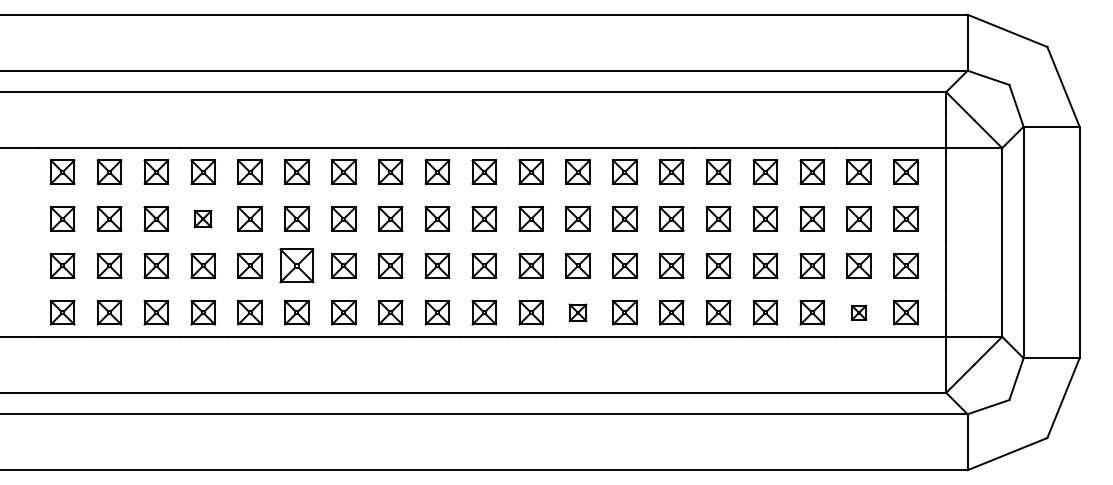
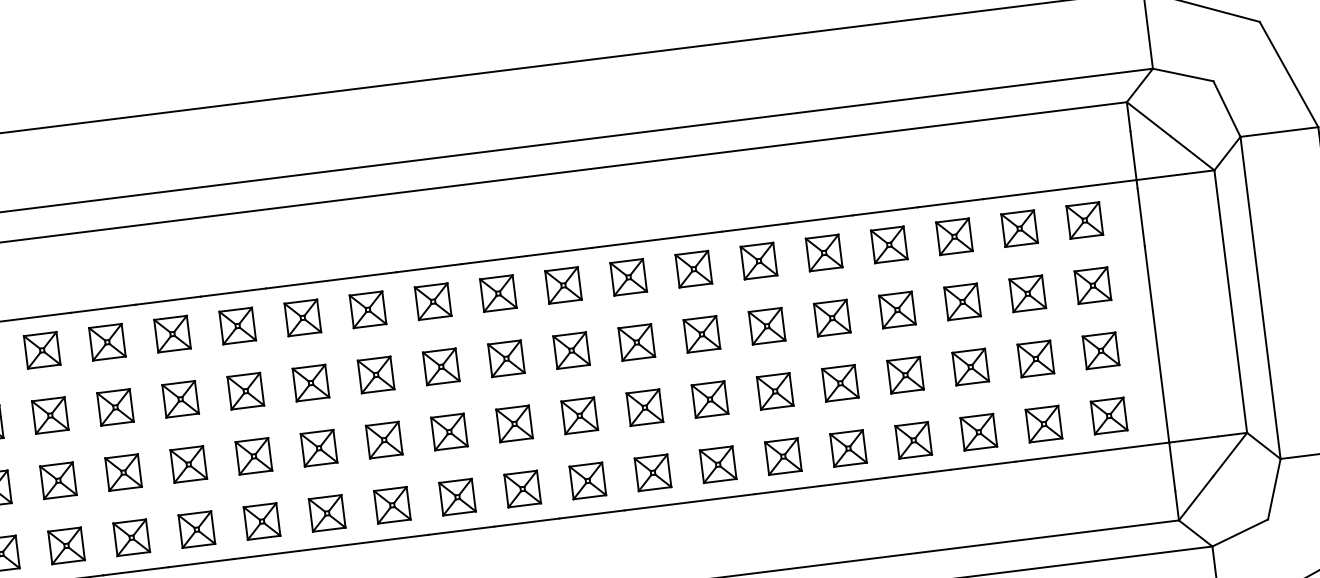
part: (202, 218) -> (114, 406), size x1.43
part: (296, 265) -> (253, 455), size x0.71
part: (577, 312) -> (652, 472), size x1.43
part: (858, 312) -> (1043, 423), size x1.67

